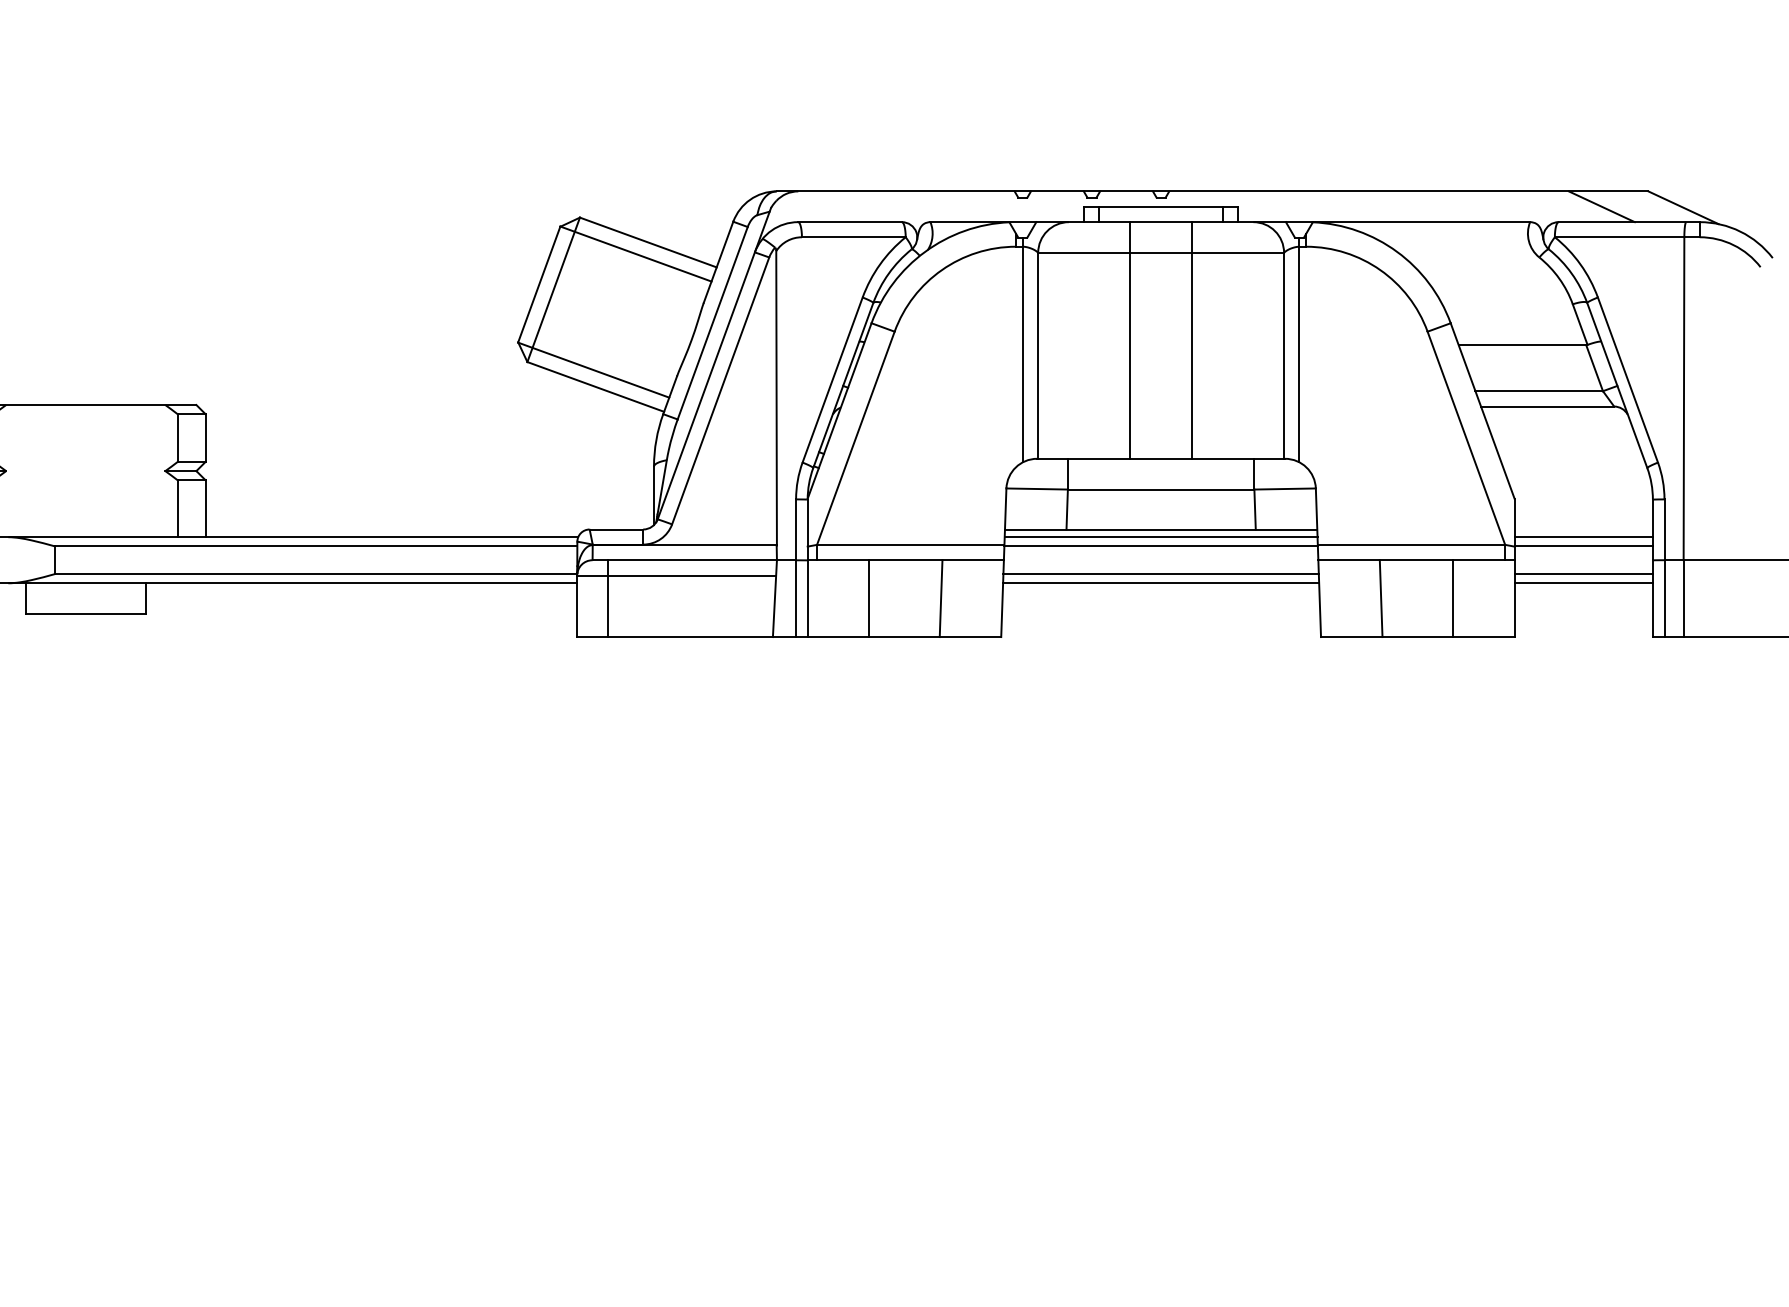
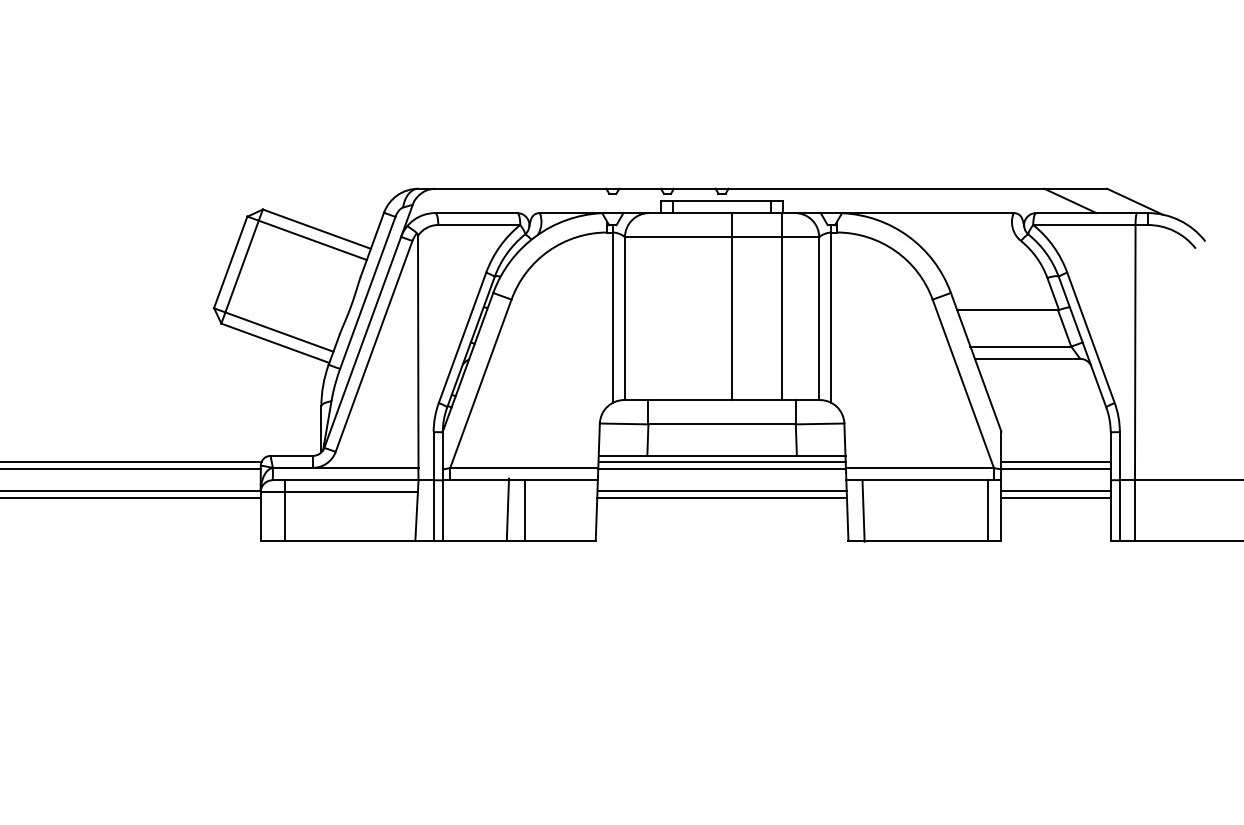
line: (1130, 340) -> (731, 306), moved
line: (1191, 340) -> (781, 306), moved
line: (869, 598) -> (525, 510), moved
line: (940, 598) -> (507, 508), moved
line: (1380, 598) -> (863, 511), moved
line: (1453, 598) -> (988, 510), moved

